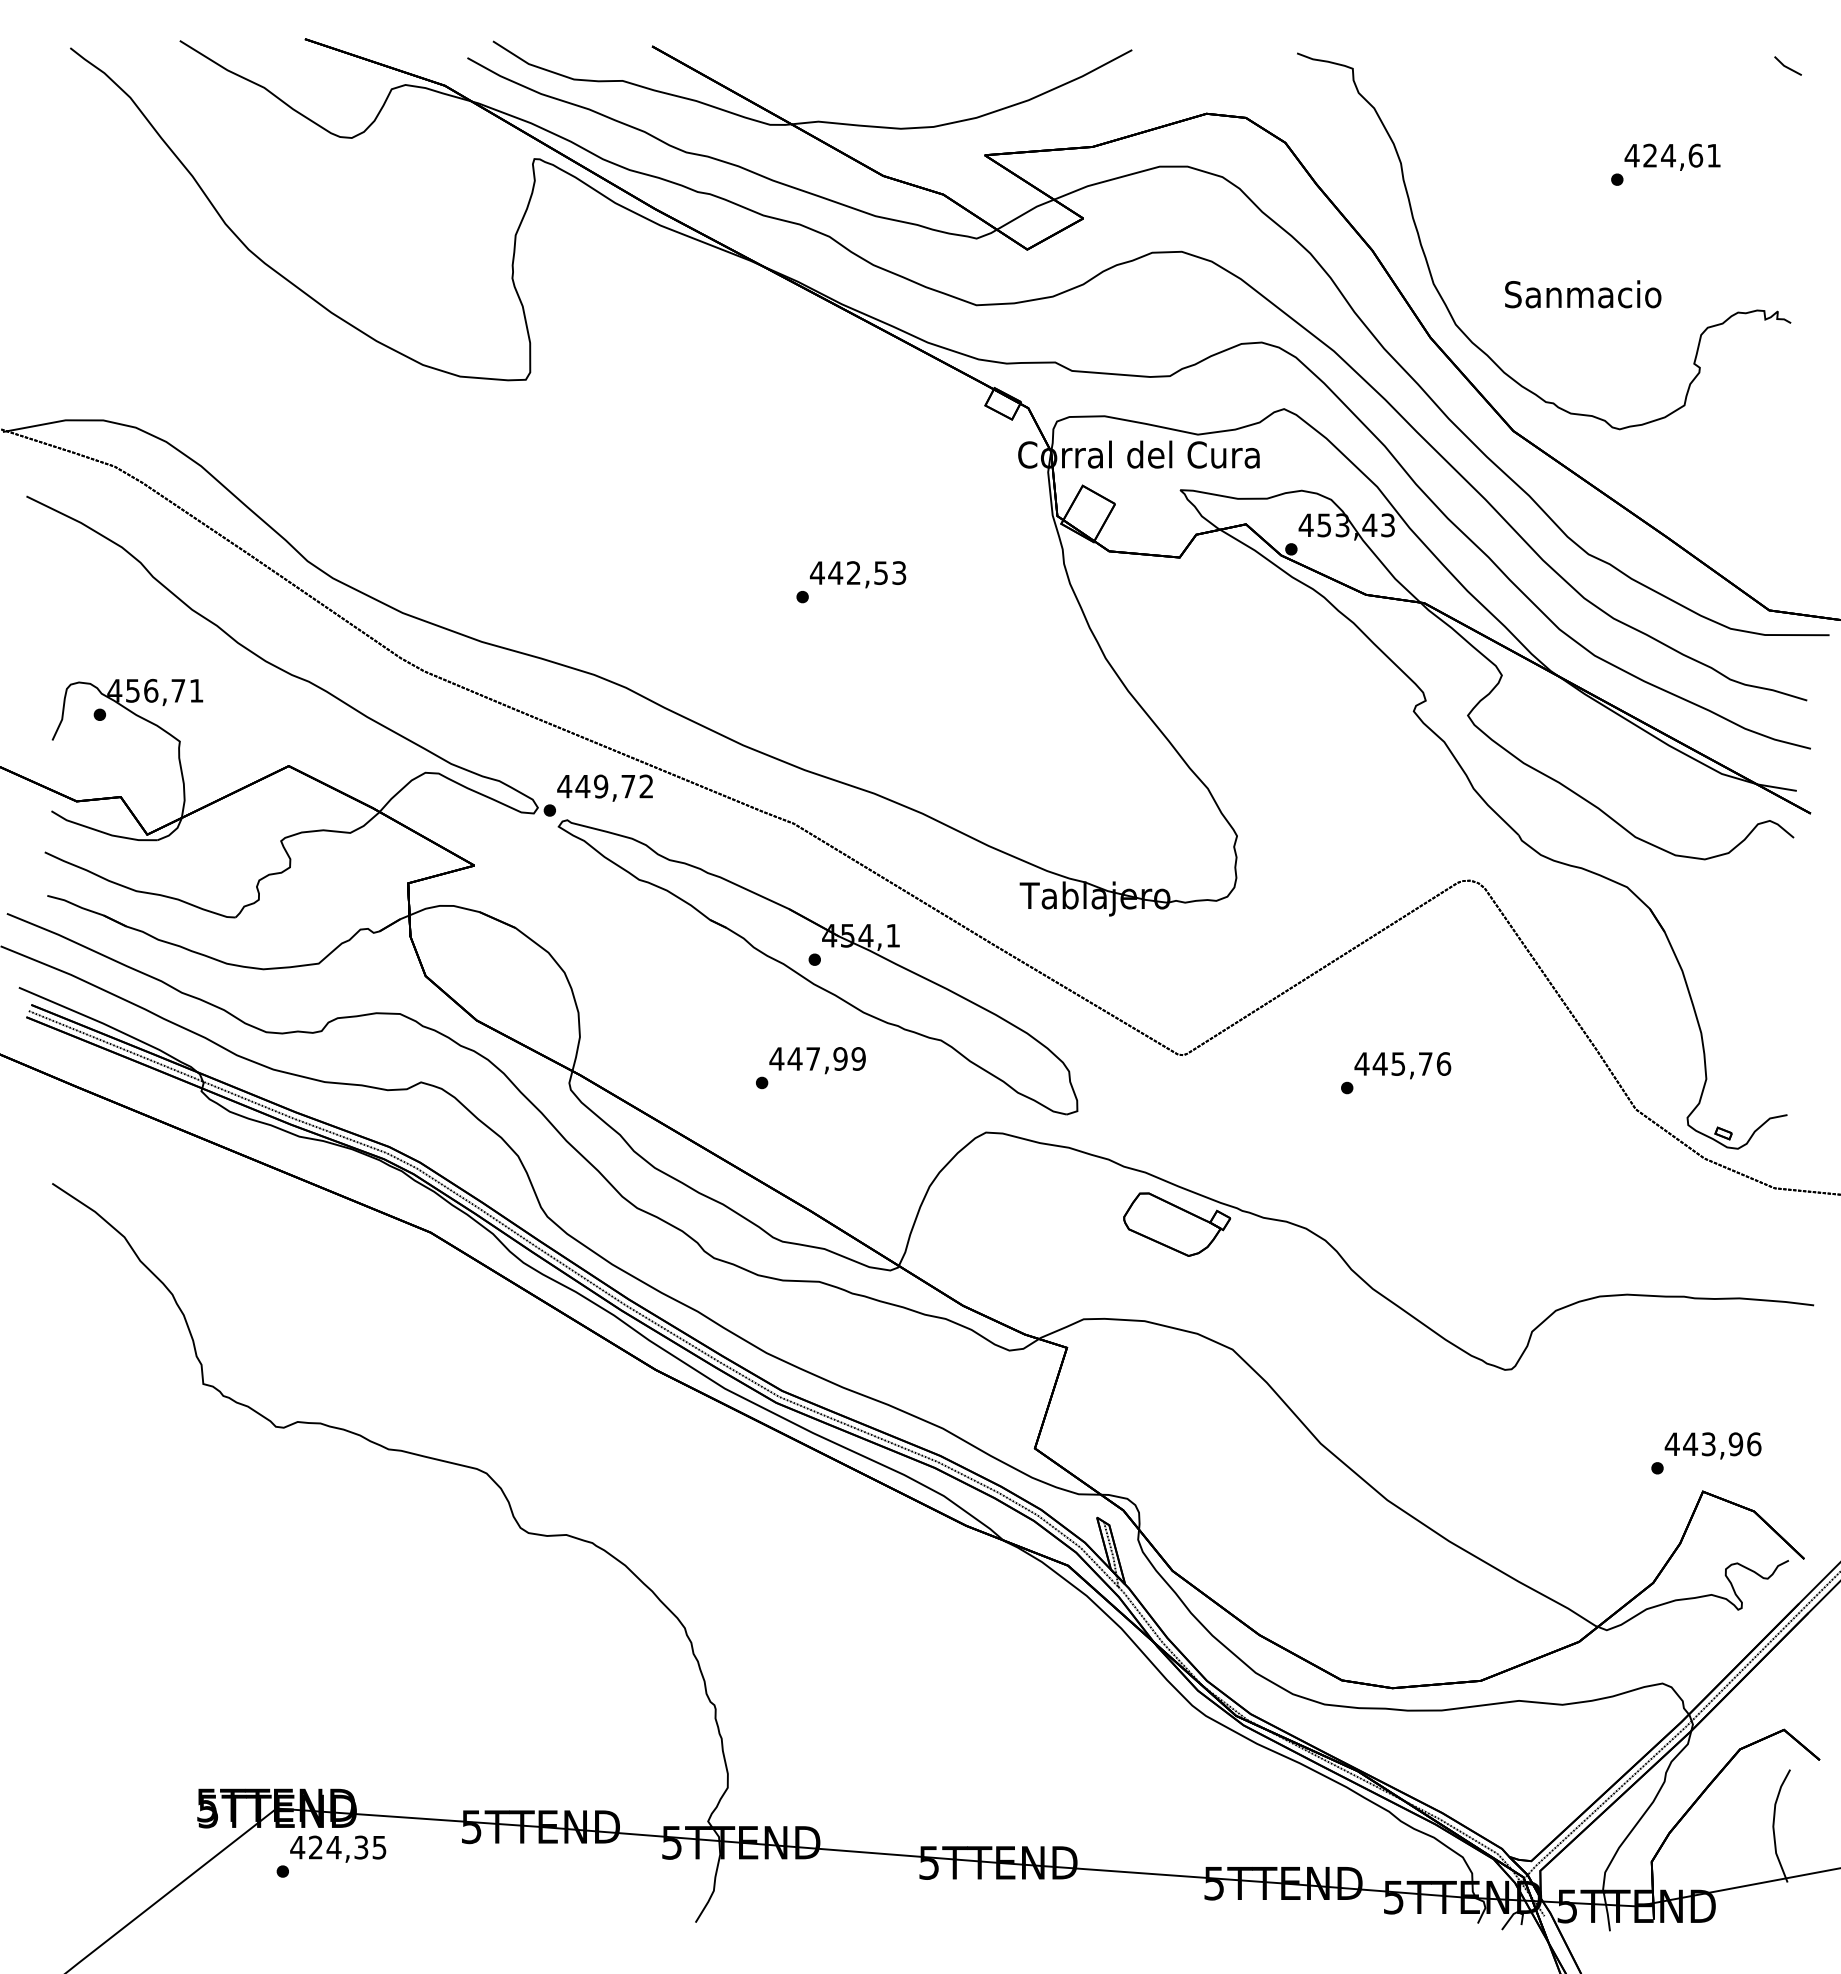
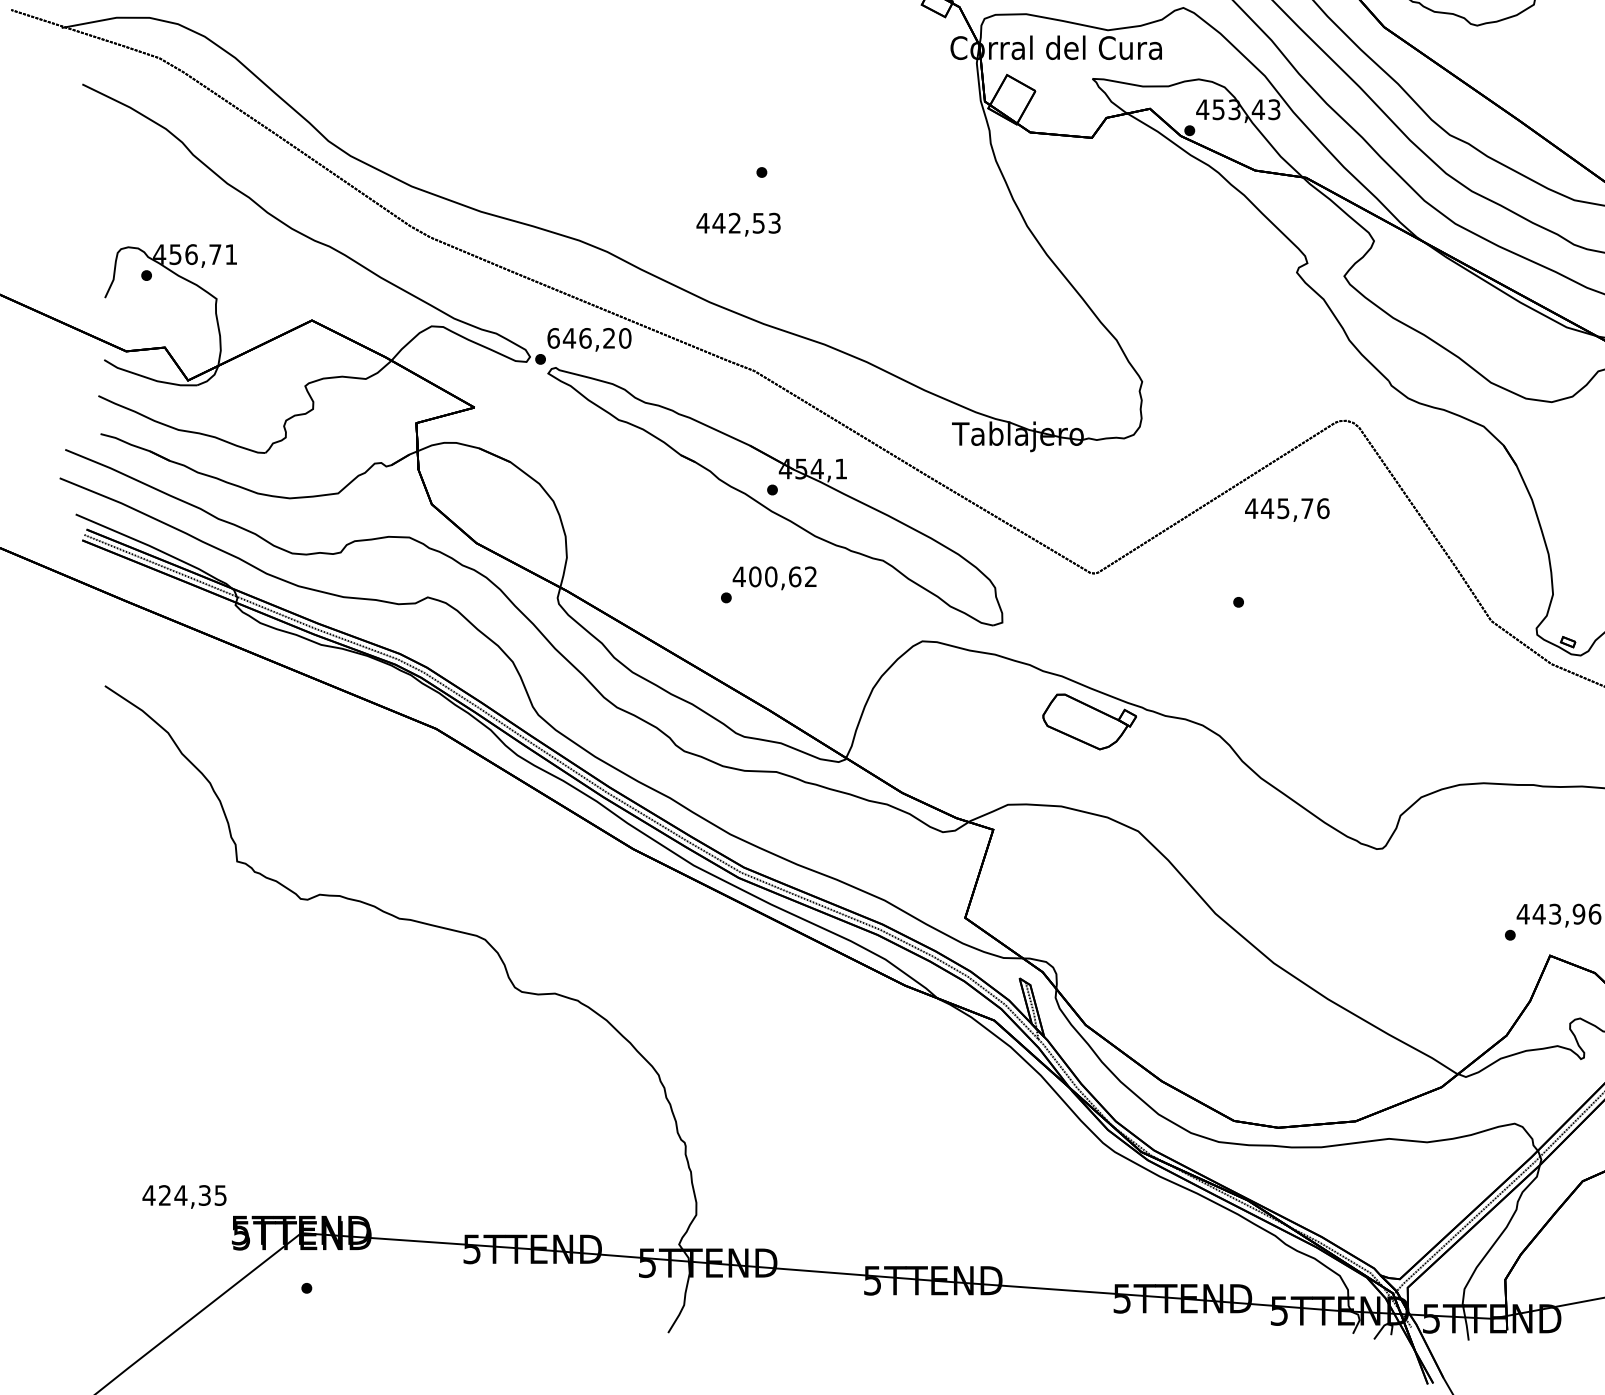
text: (858, 574) -> (738, 224), moved
text: (605, 786) -> (589, 338), 449,72 -> 646,20
text: (826, 1058) -> (782, 576), 447,99 -> 400,62
text: (1402, 1065) -> (1287, 509), moved
text: (338, 1848) -> (184, 1196), moved

